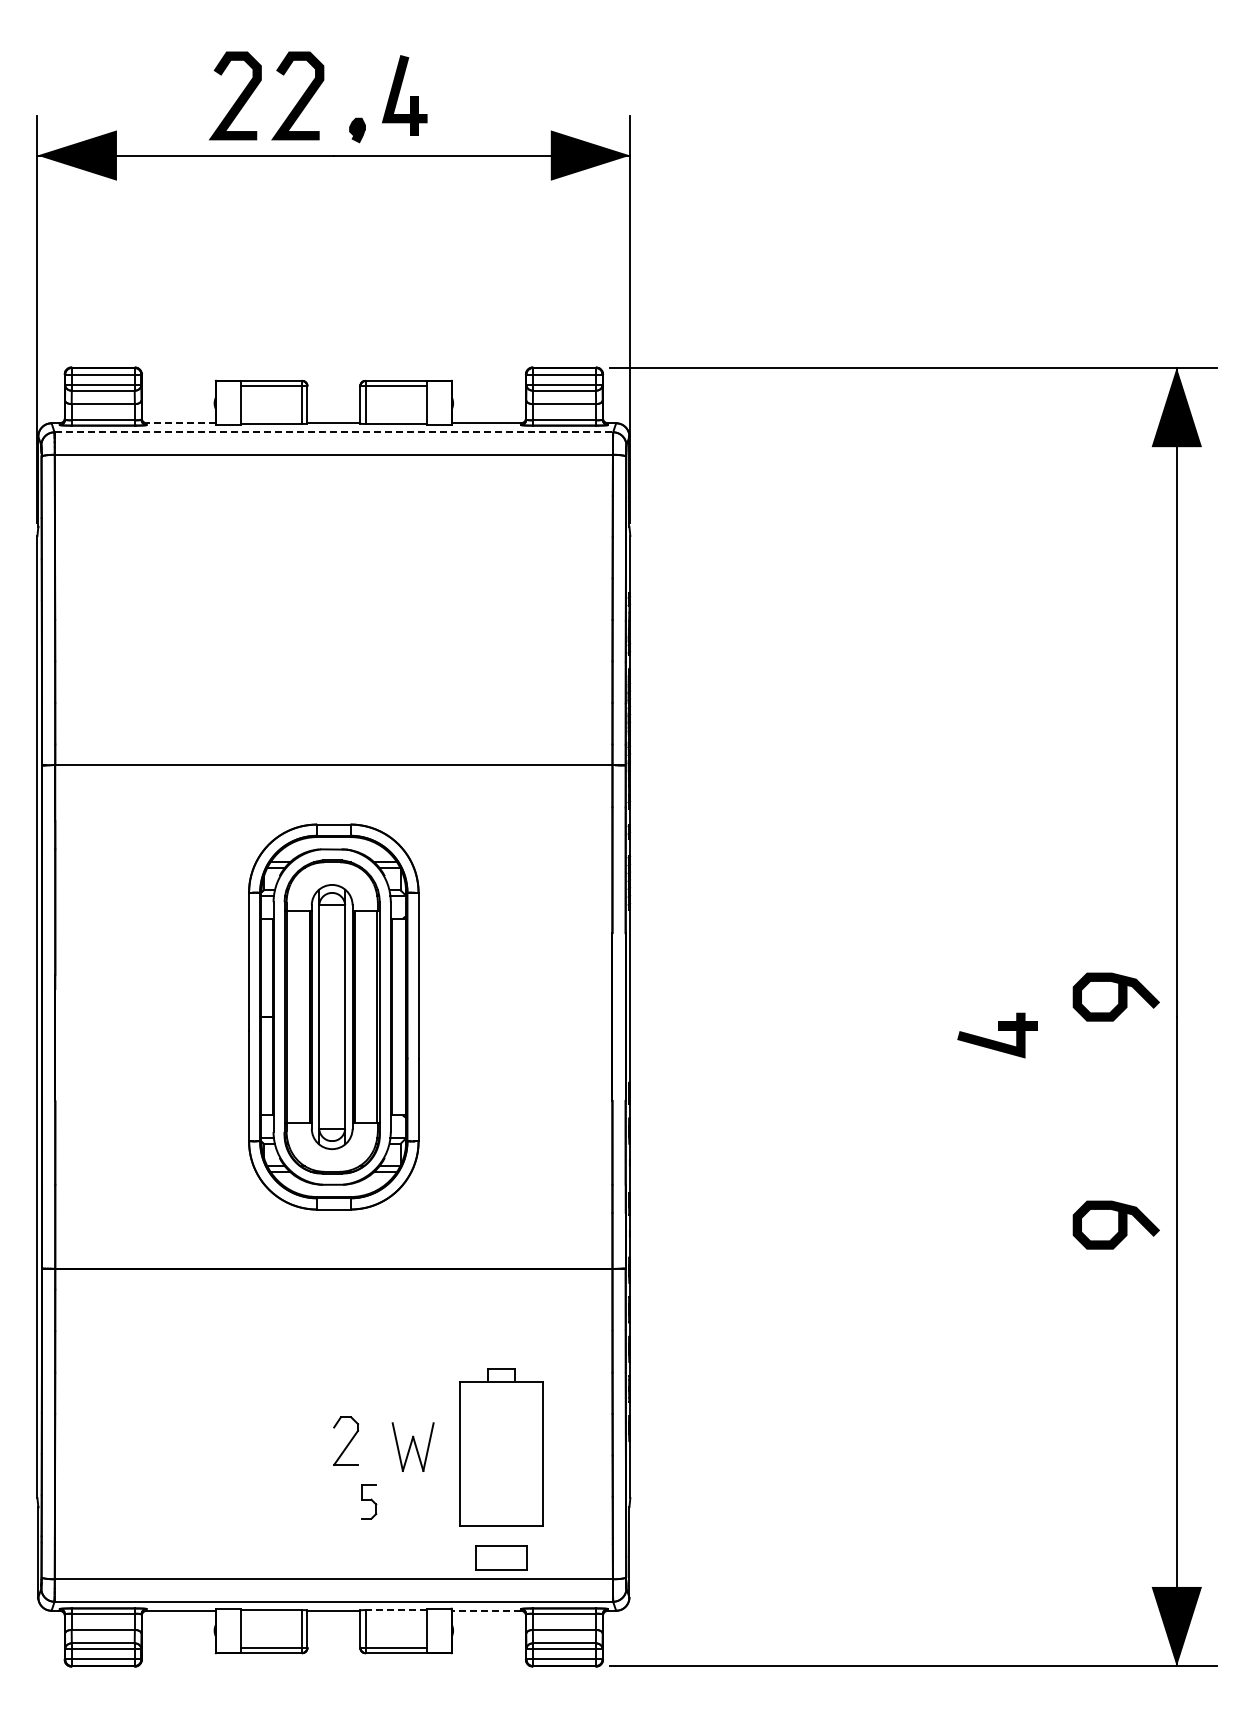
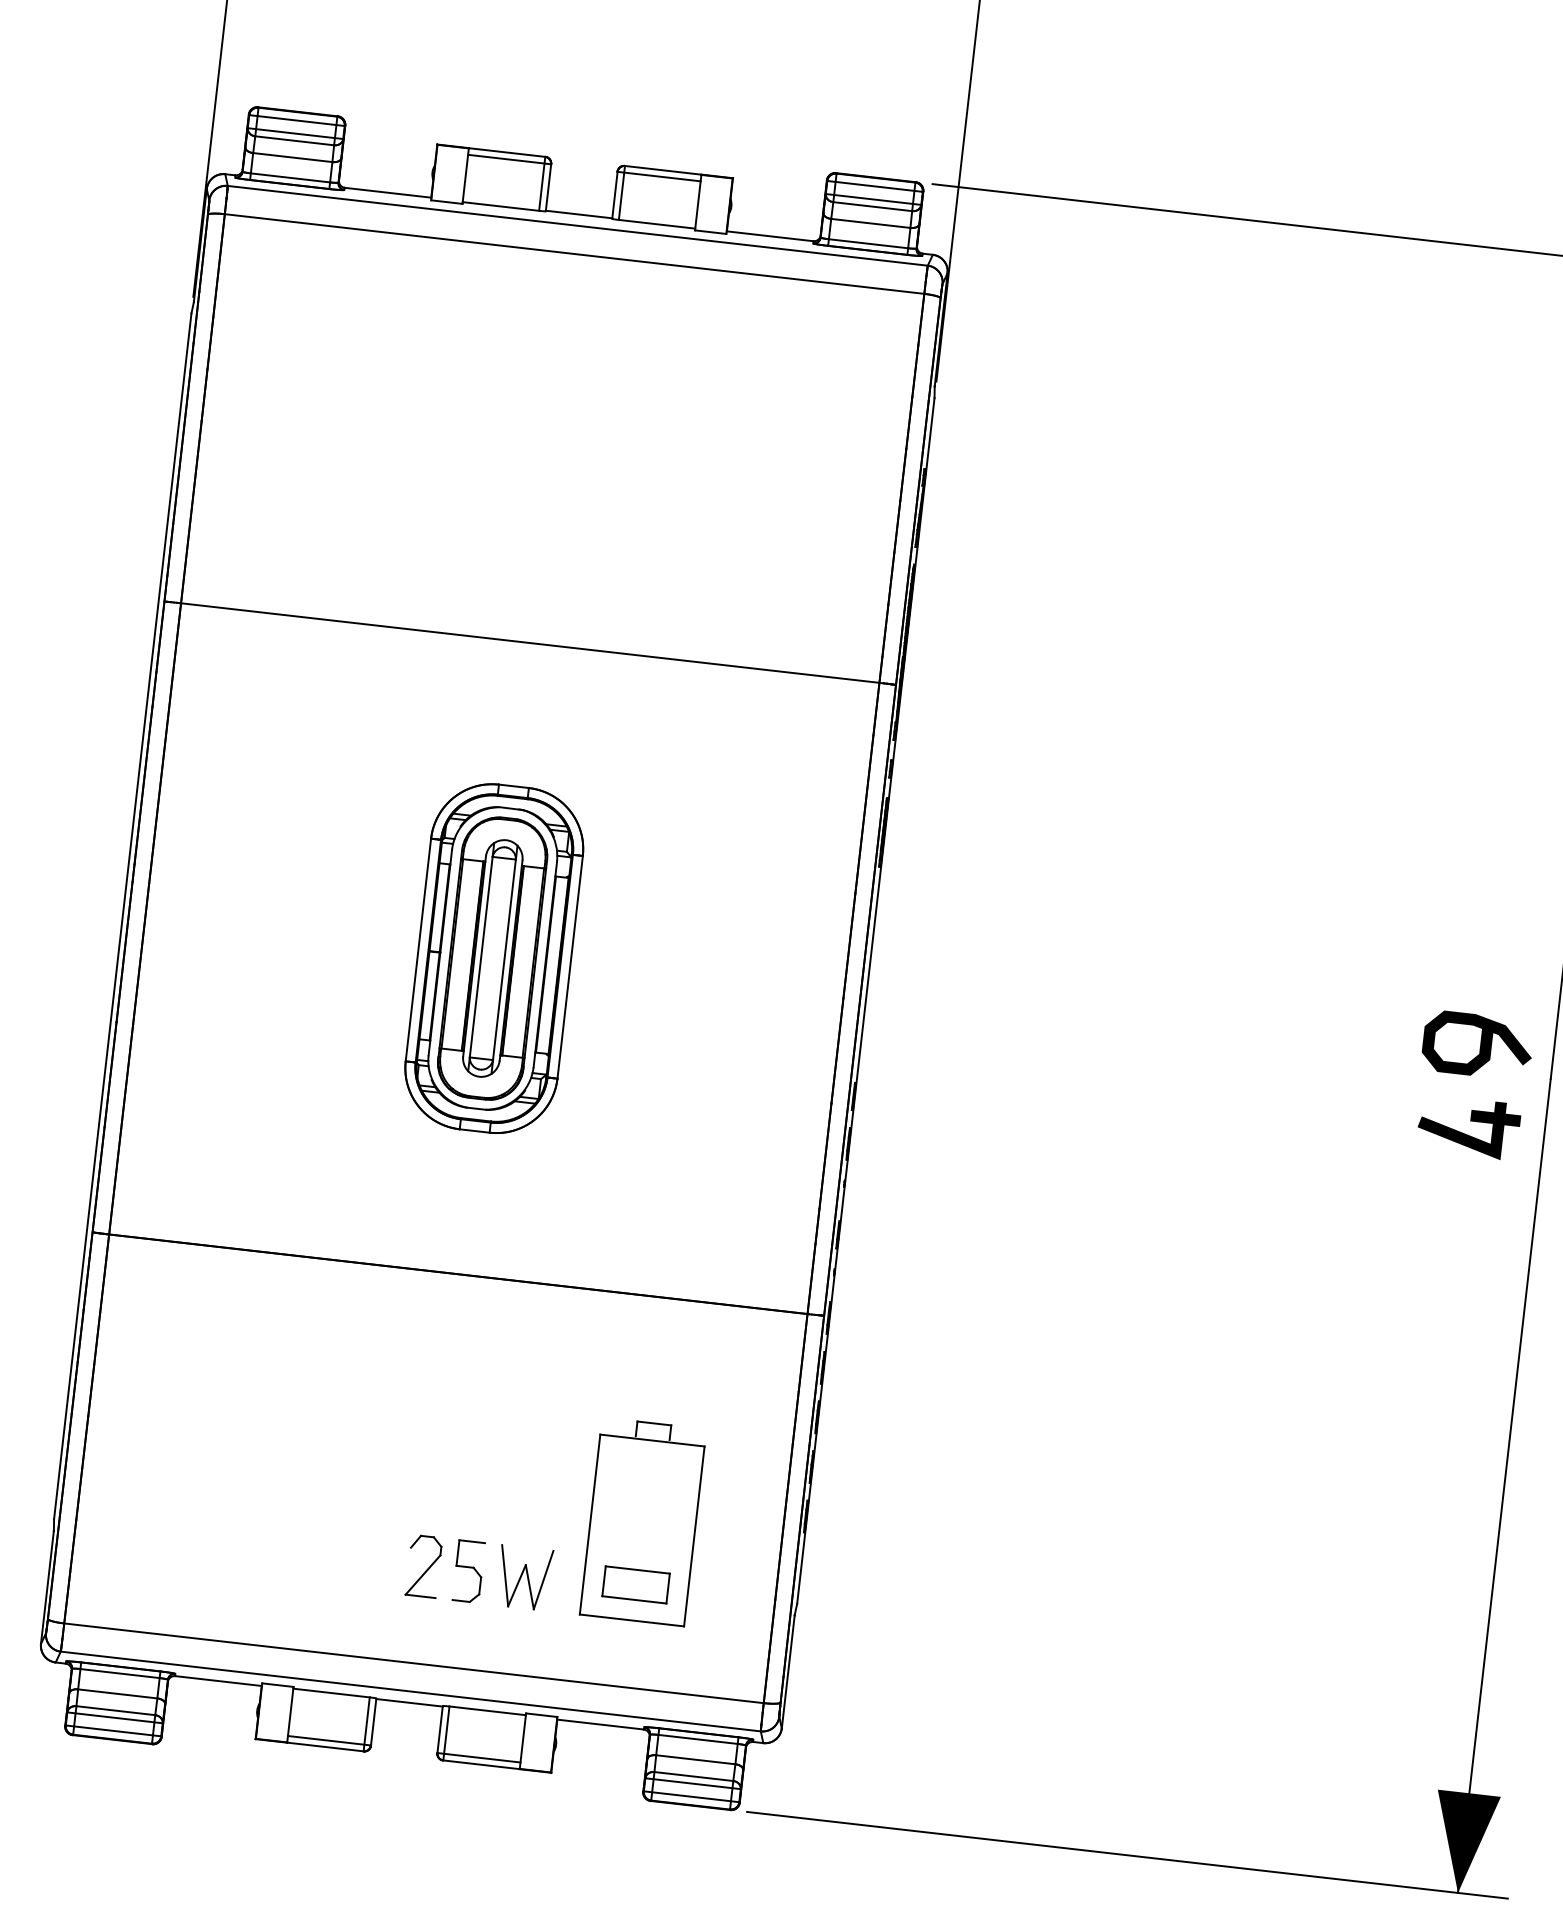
line: (180, 423) -> (386, 192), dashed -> solid
line: (334, 432) -> (578, 226), dashed -> solid
part: (333, 1016) -> (493, 957), size x0.71
part: (997, 1035) -> (1468, 1127), moved
curve: (1118, 1224) -> (1448, 1330), removed
part: (345, 1440) -> (423, 1565), moved
part: (412, 1446) -> (523, 1577), moved
part: (369, 1501) -> (469, 1570), size x1.43
part: (501, 1557) -> (635, 1584), moved
line: (395, 1610) -> (486, 1711), dashed -> solid
line: (485, 1610) -> (599, 1724), dashed -> solid

